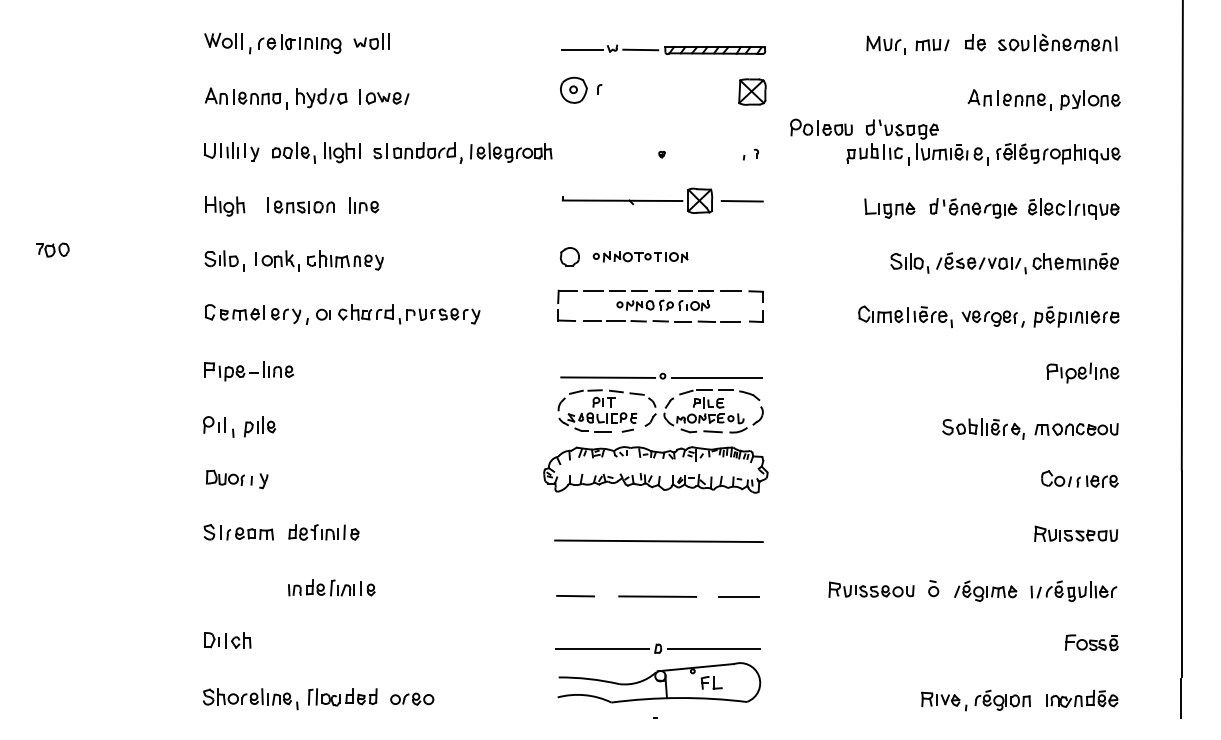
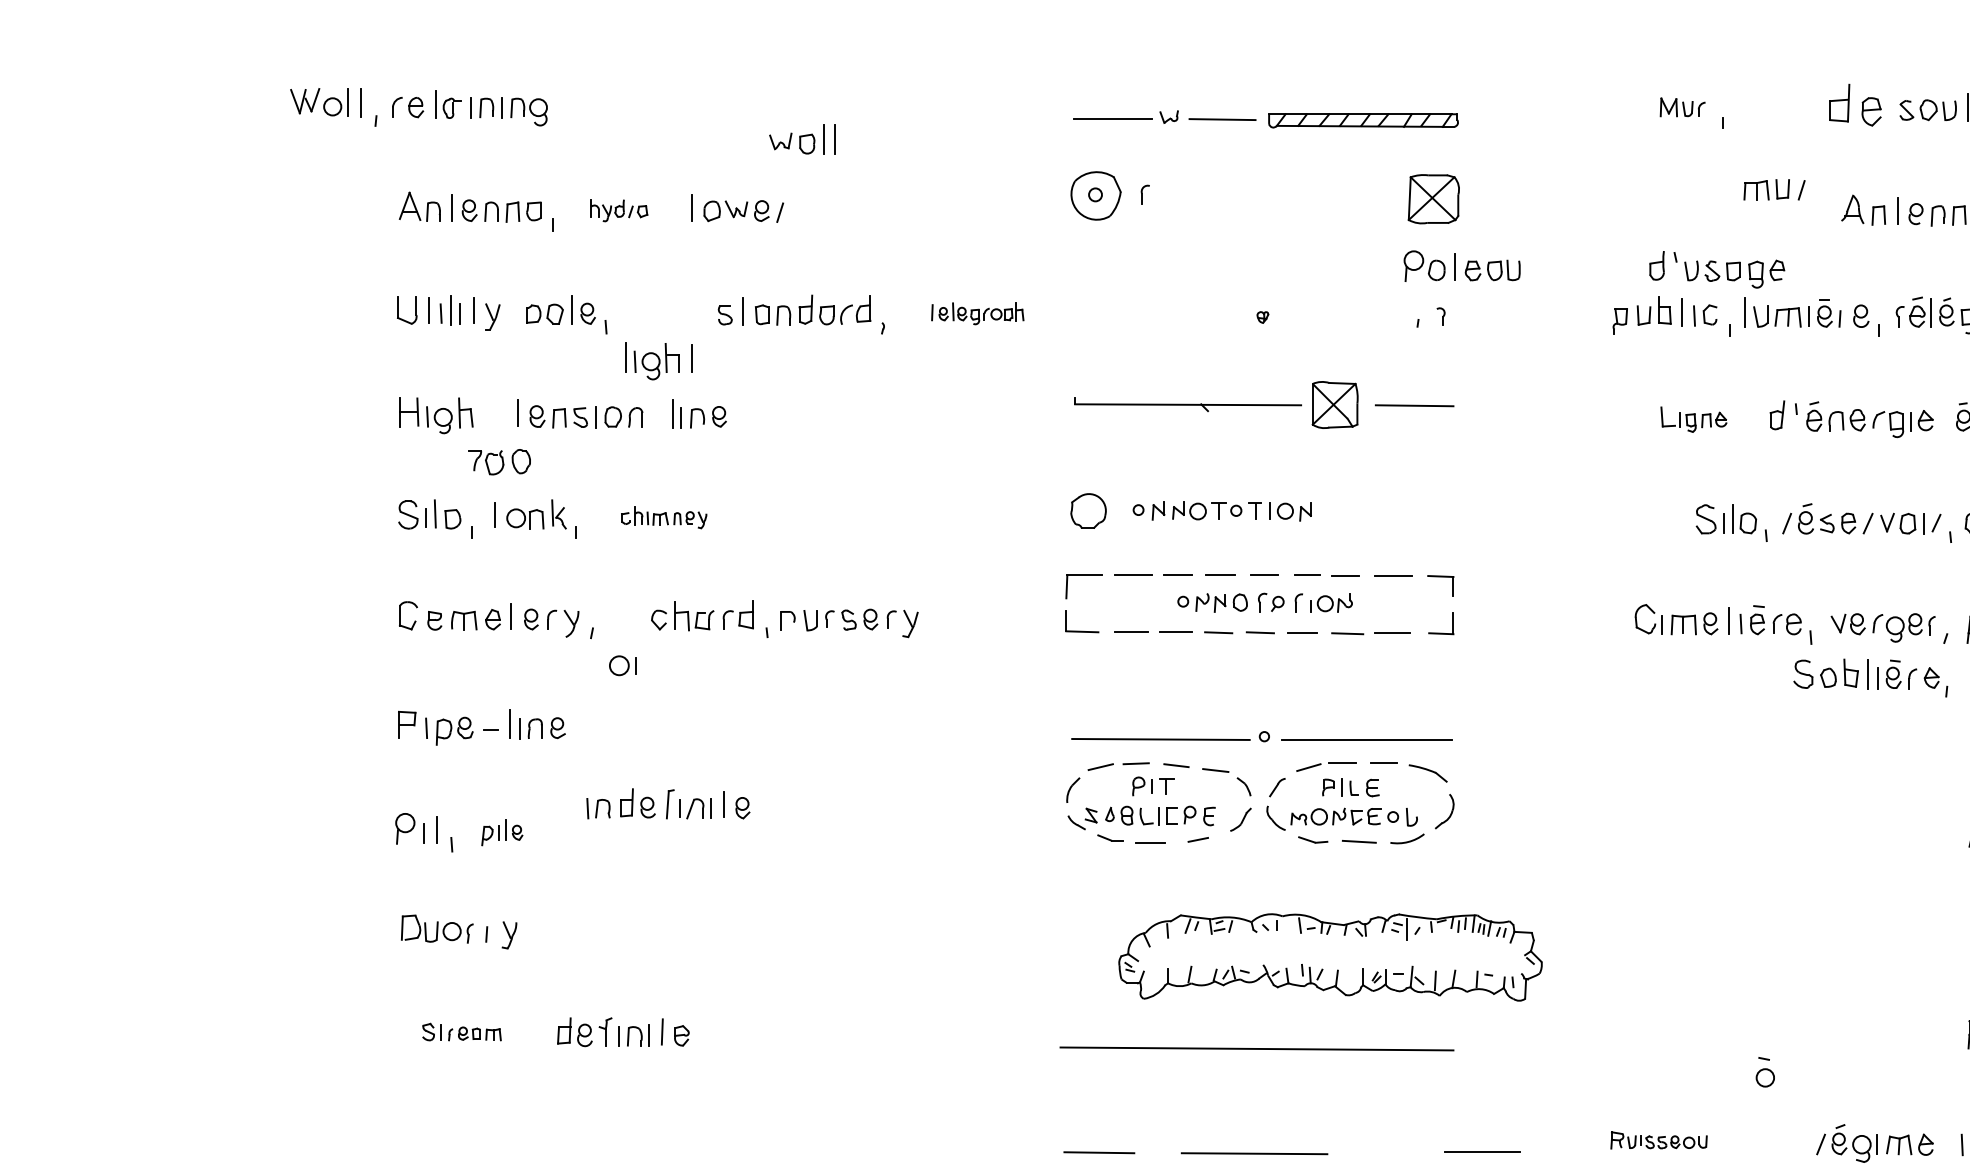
part: (371, 41) -> (802, 139), moved
part: (975, 42) -> (1855, 105), size x1.4
part: (272, 43) -> (418, 107), moved
part: (883, 43) -> (1681, 107), size x0.7
part: (932, 45) -> (1774, 190), moved
part: (321, 98) -> (618, 211), size x0.6
part: (821, 127) -> (1462, 266), moved
part: (342, 152) -> (658, 360), moved
part: (511, 152) -> (978, 313), size x0.6
part: (889, 208) -> (1693, 419), size x0.7
part: (52, 249) -> (499, 461), moved
part: (345, 260) -> (664, 517), size x0.6
part: (323, 314) -> (622, 665), moved
part: (259, 426) -> (501, 831), size x0.7
part: (983, 428) -> (1870, 676), moved
part: (655, 469) -> (1329, 956), moved
part: (238, 532) -> (461, 1032), size x0.6
part: (331, 587) -> (667, 803), moved
part: (933, 588) -> (1764, 1072), moved
part: (871, 589) -> (1659, 1140), size x0.6
line: (738, 596) -> (1481, 1151), moved

